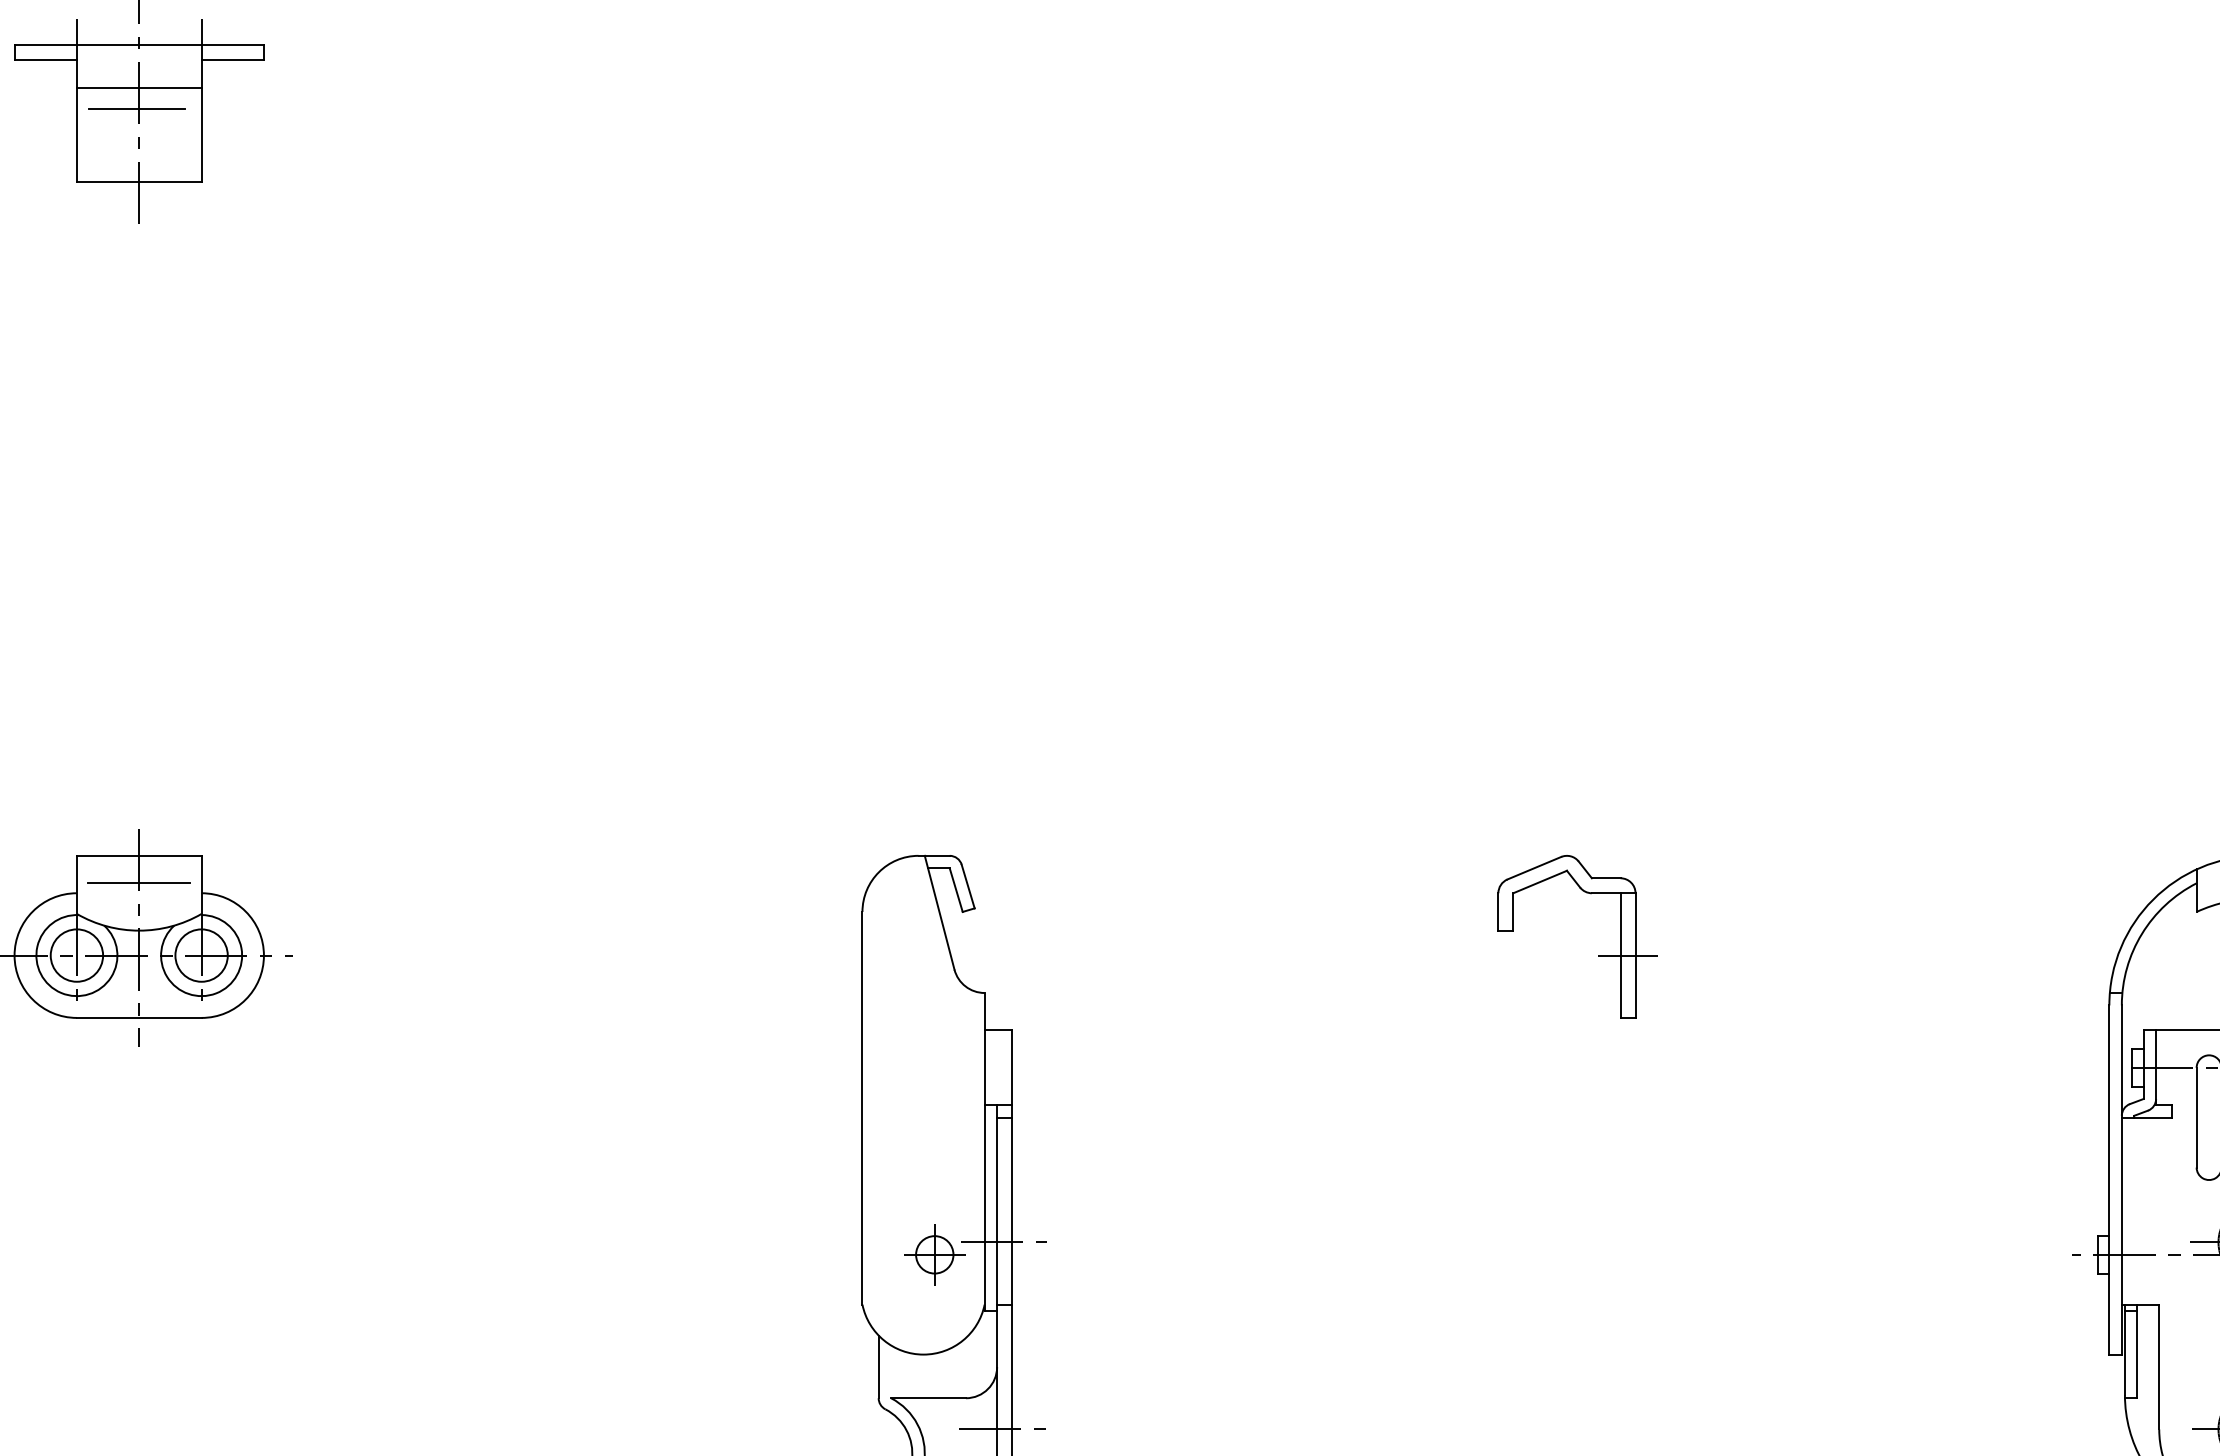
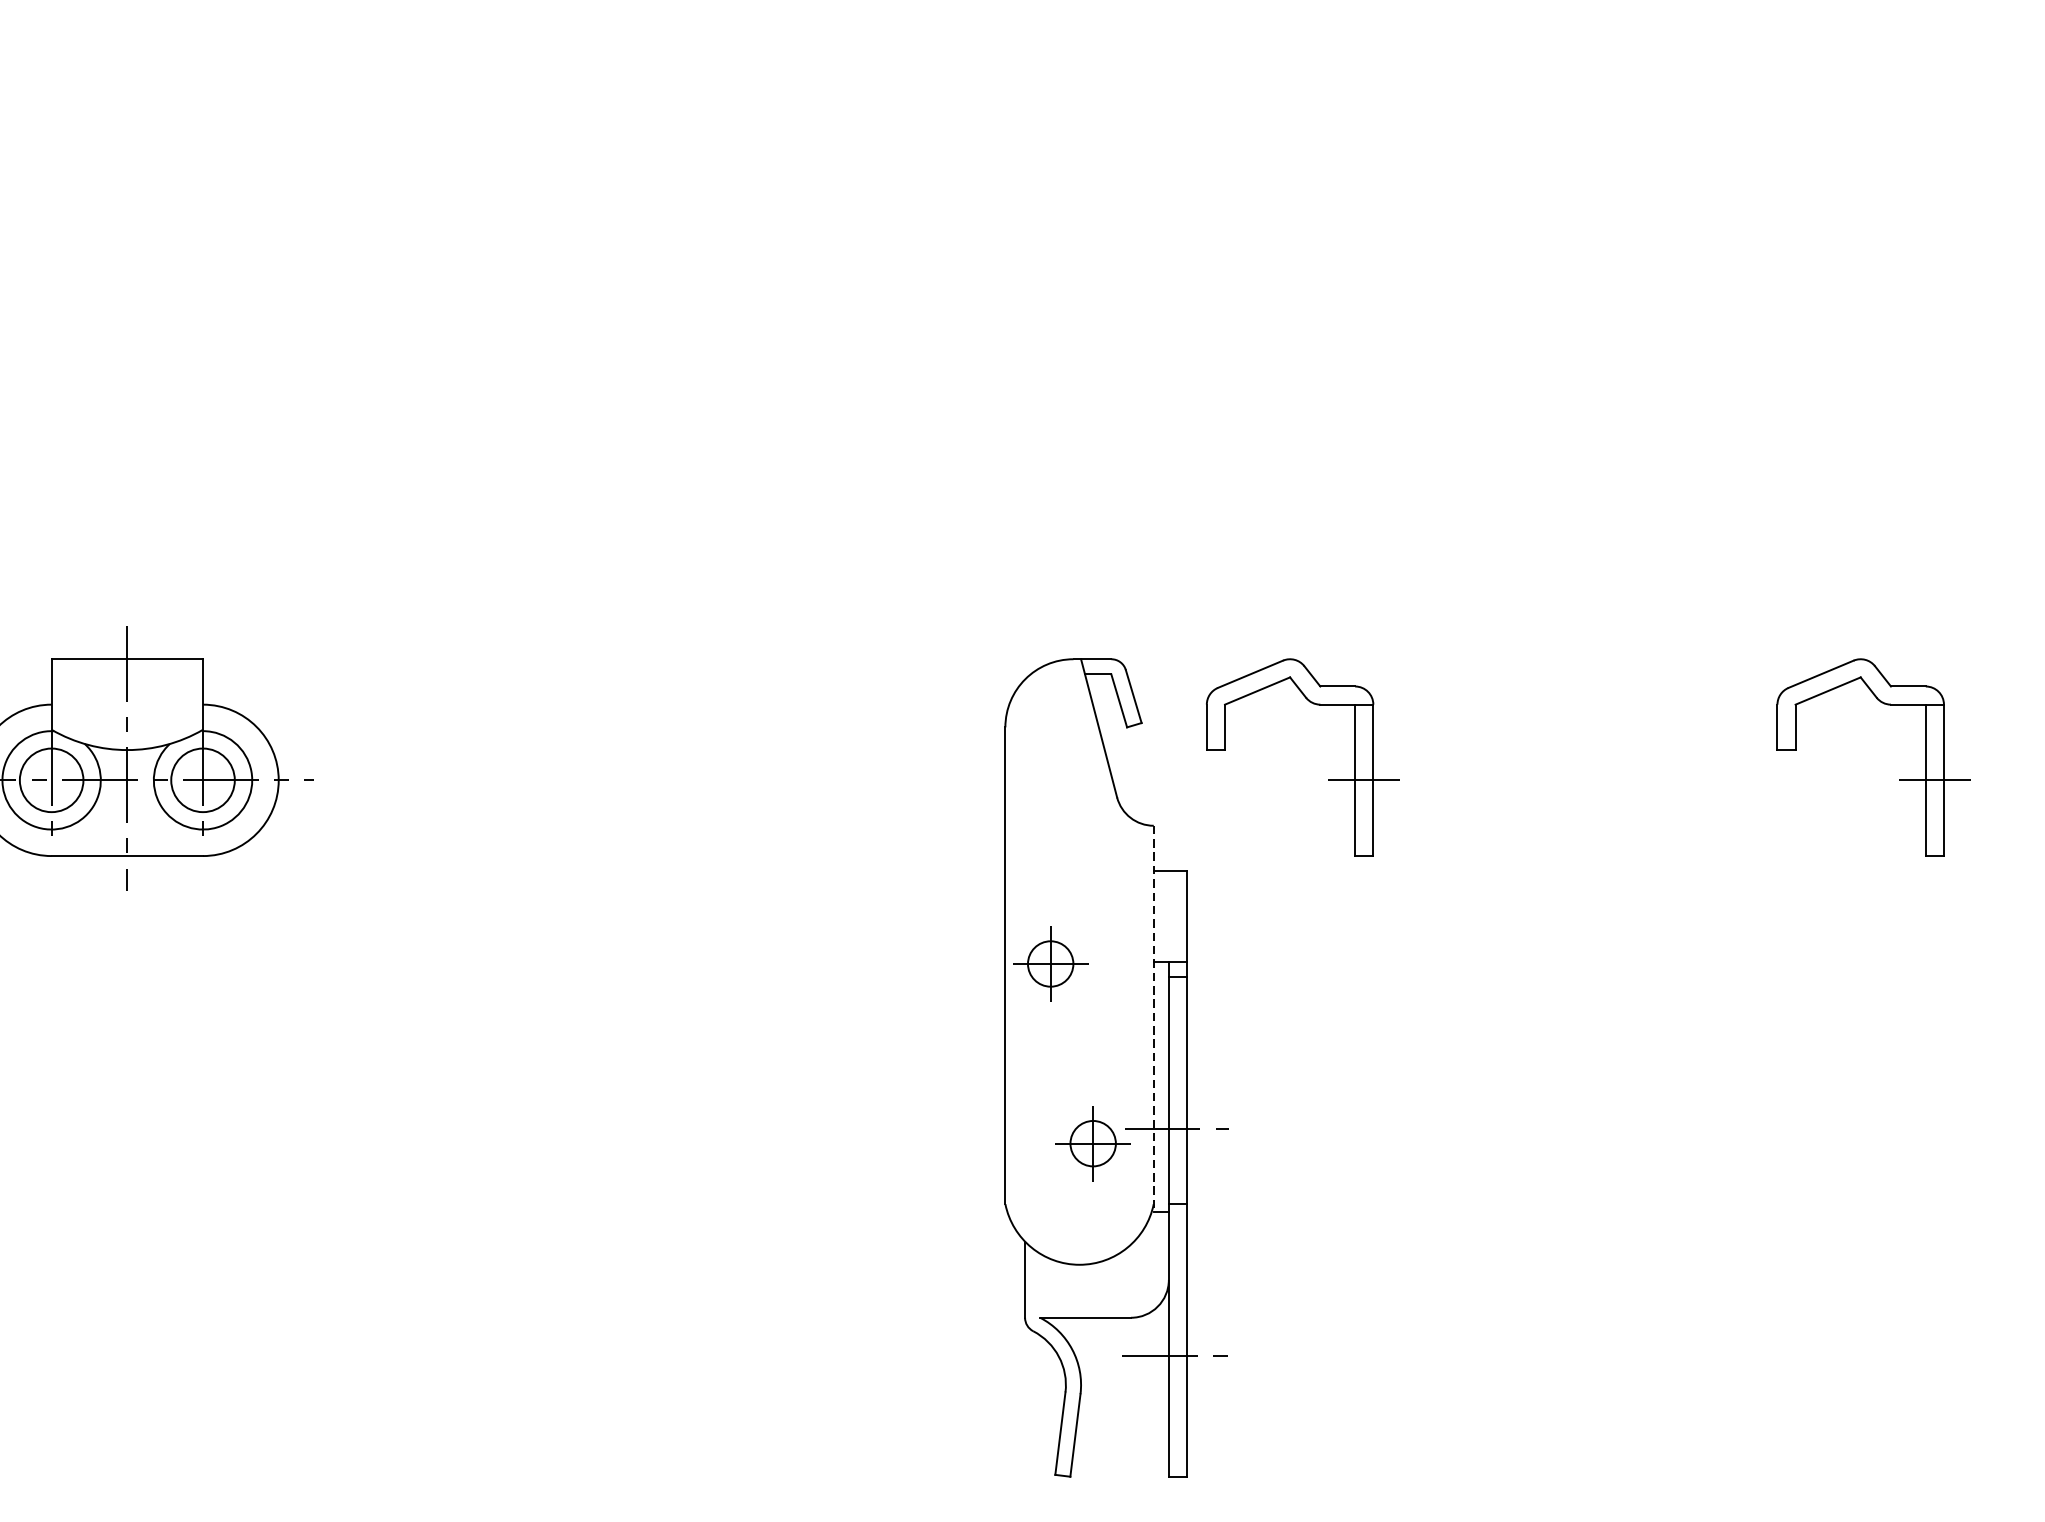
line: (138, 883) -> (126, 692), removed
part: (1128, 955) -> (1328, 780), added
part: (899, 1106) -> (1050, 963), added
line: (984, 1151) -> (1153, 1018), solid -> dashed

